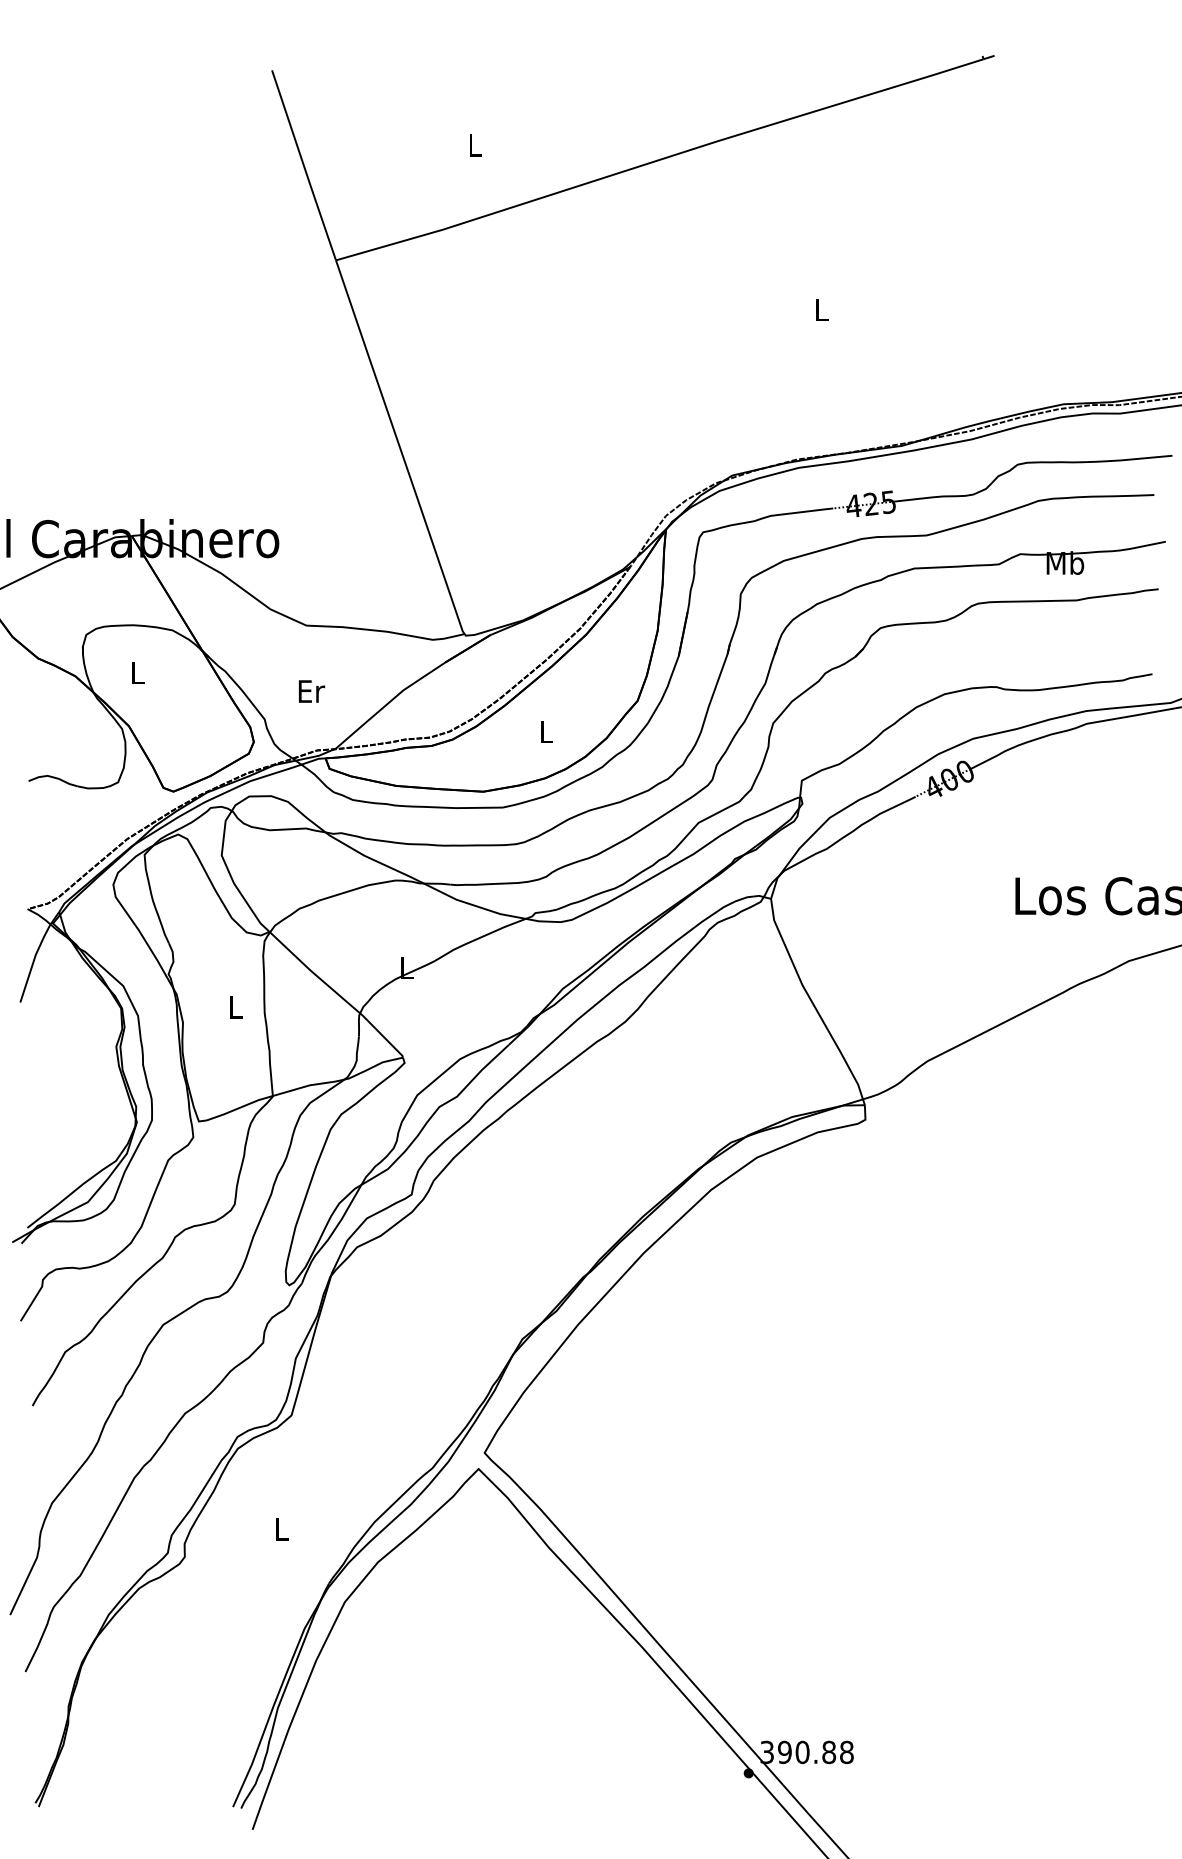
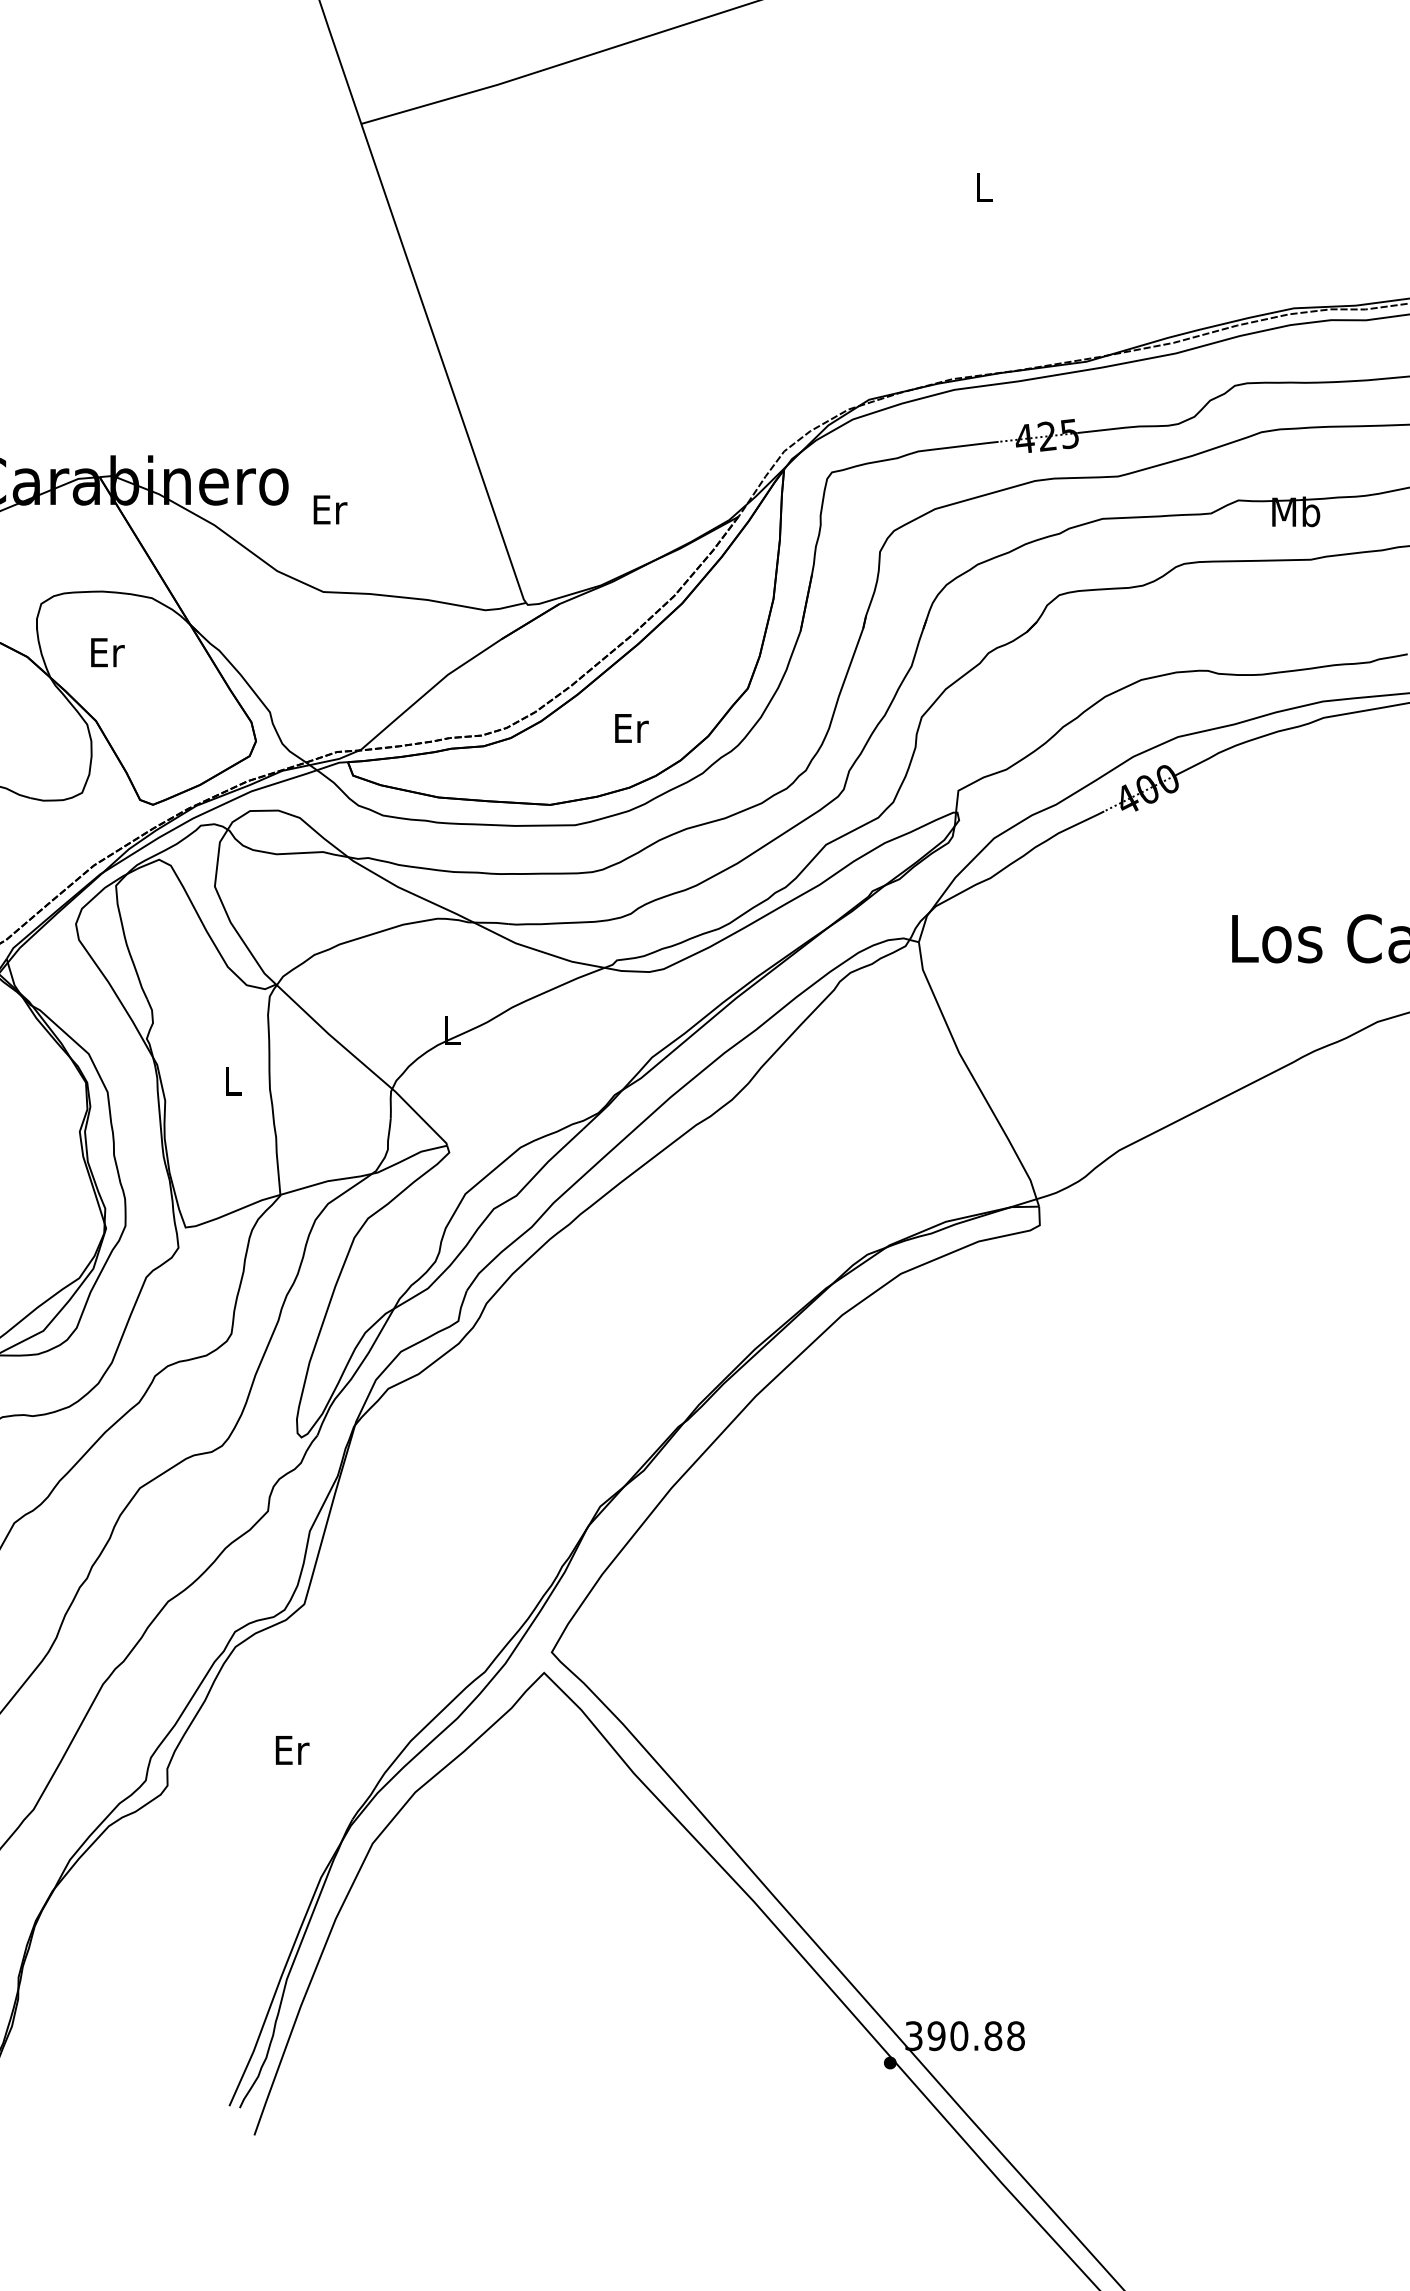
text: (138, 672) -> (108, 652), L -> Er
text: (312, 691) -> (331, 509), moved
text: (547, 731) -> (632, 727), L -> Er
text: (282, 1529) -> (292, 1750), L -> Er

